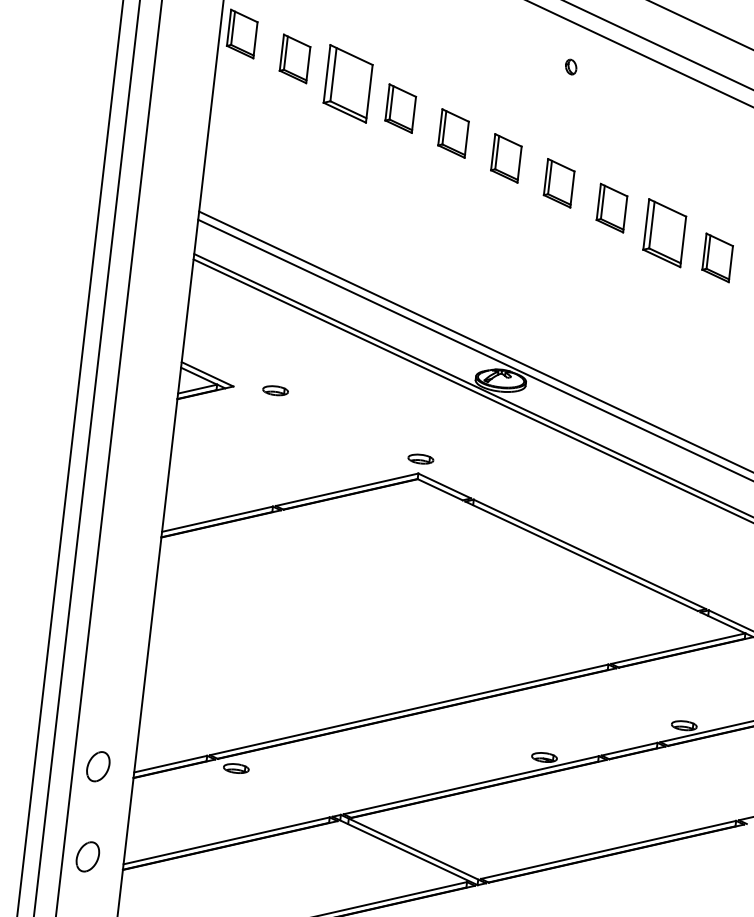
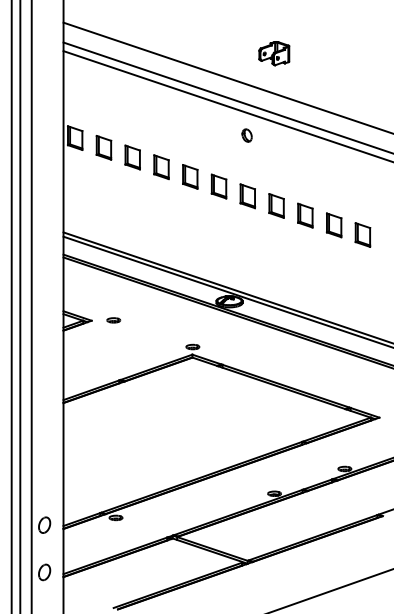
part: (570, 66) -> (246, 135), size x1.67
part: (347, 83) -> (132, 157), size x0.62
part: (665, 232) -> (305, 215), size x0.71

